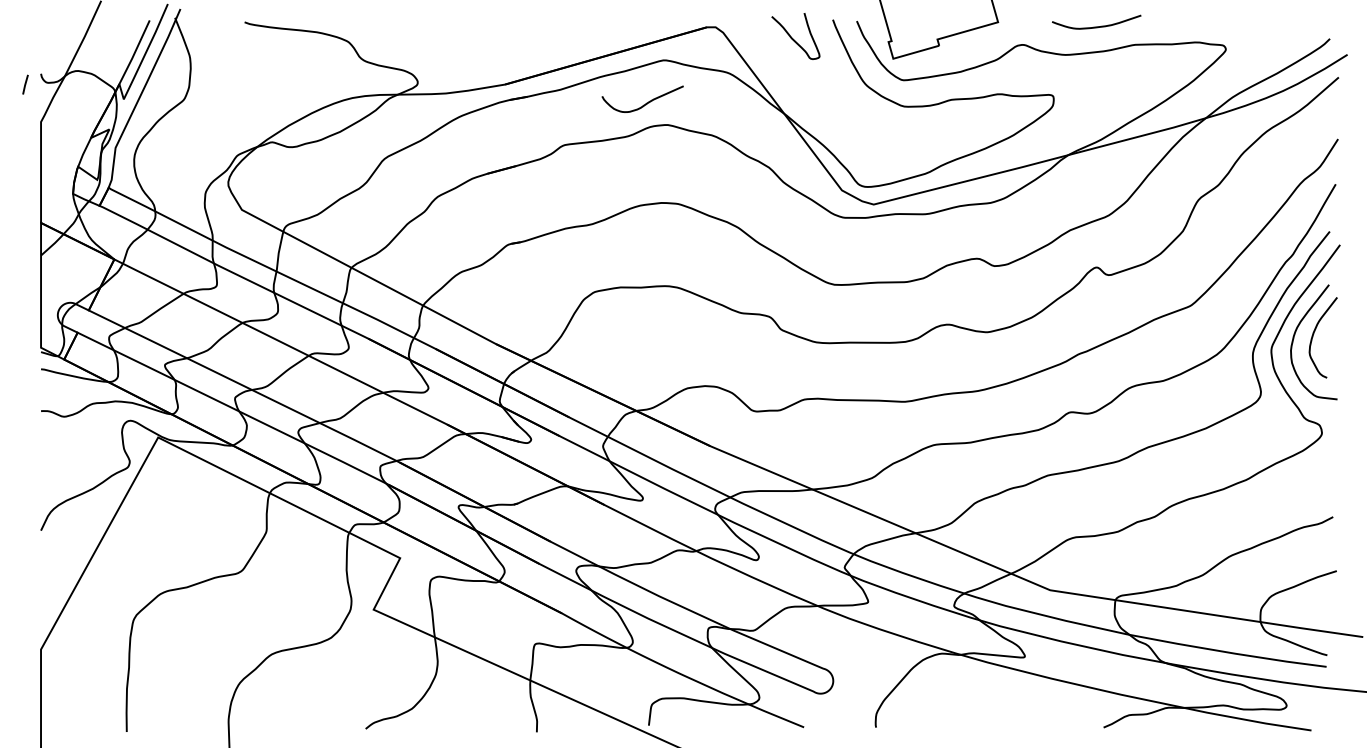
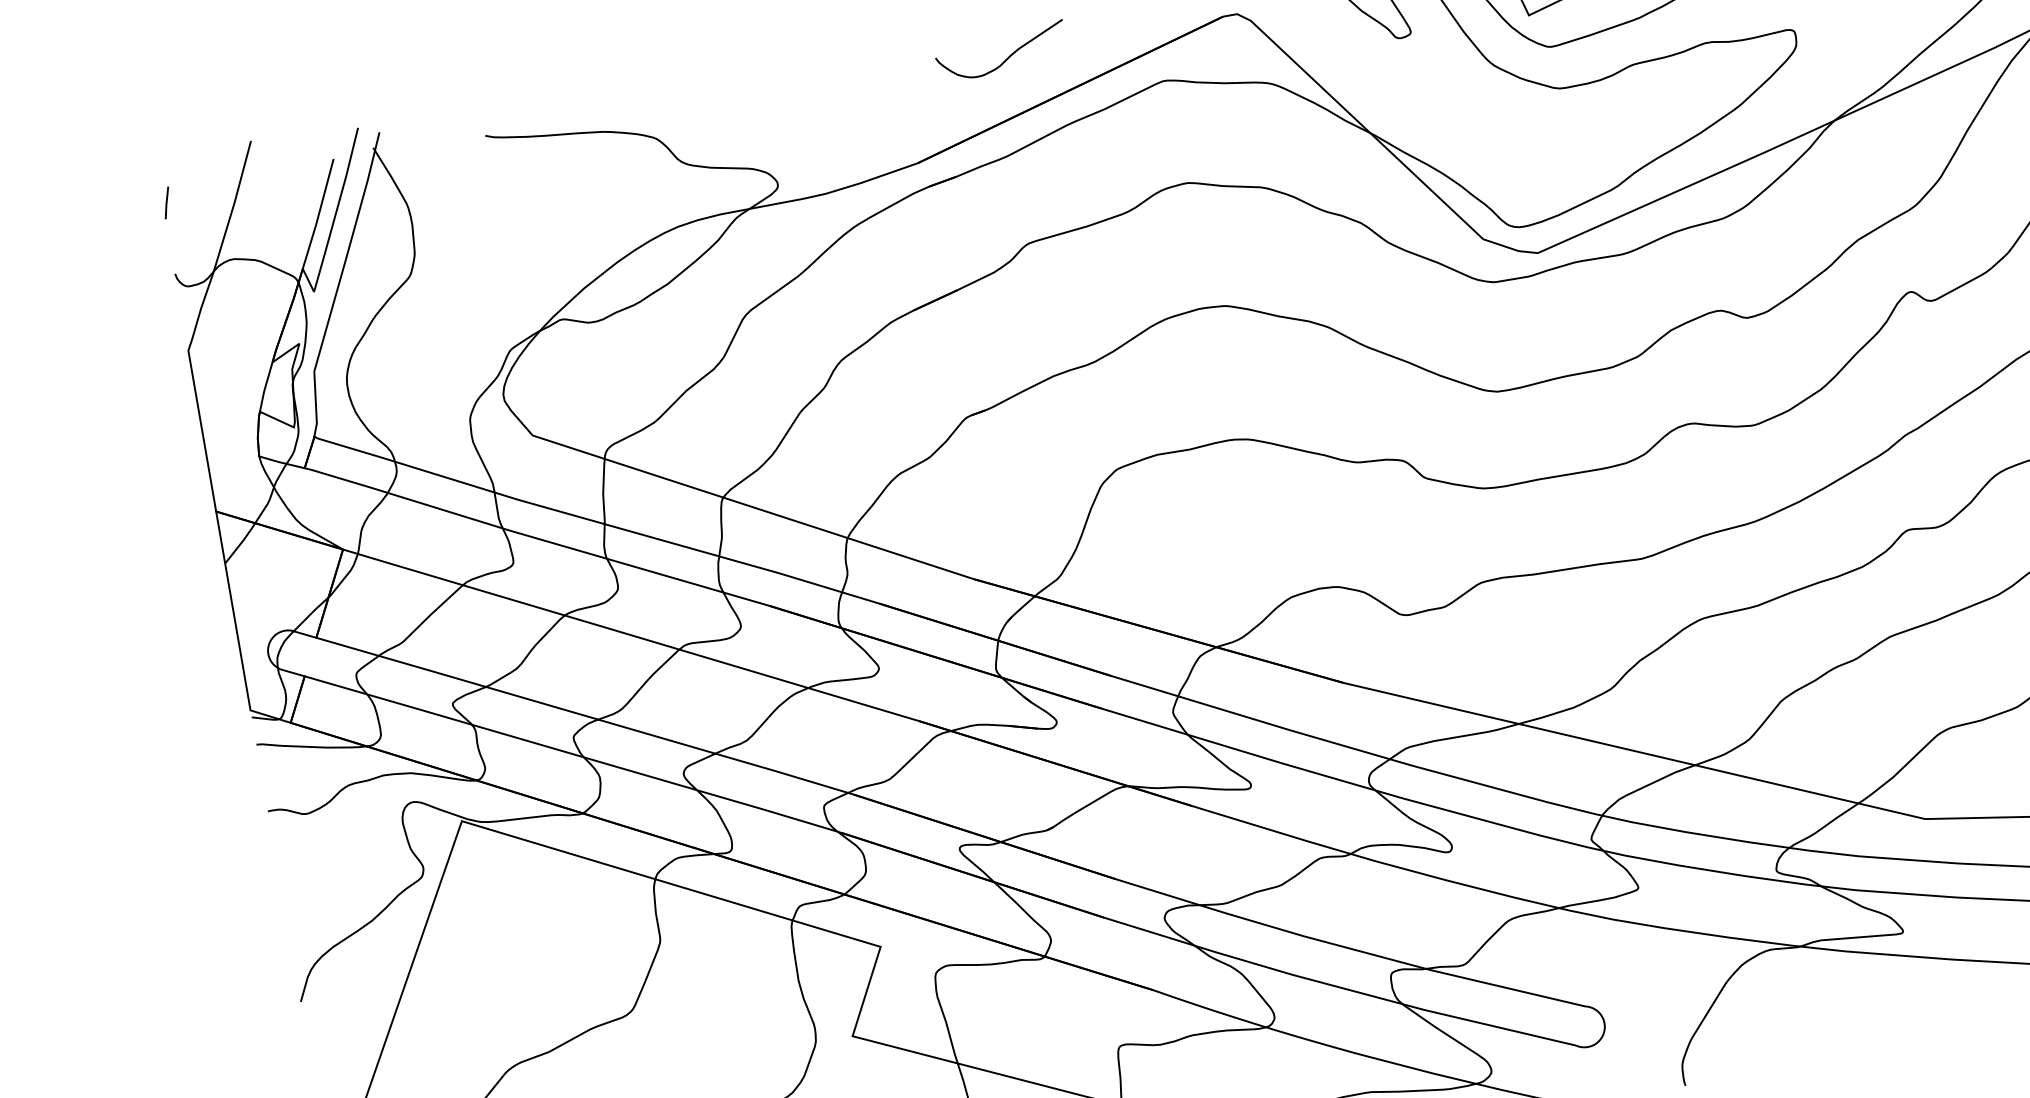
line: (25, 84) -> (166, 202), moved
curve: (646, 102) -> (1007, 55), moved

